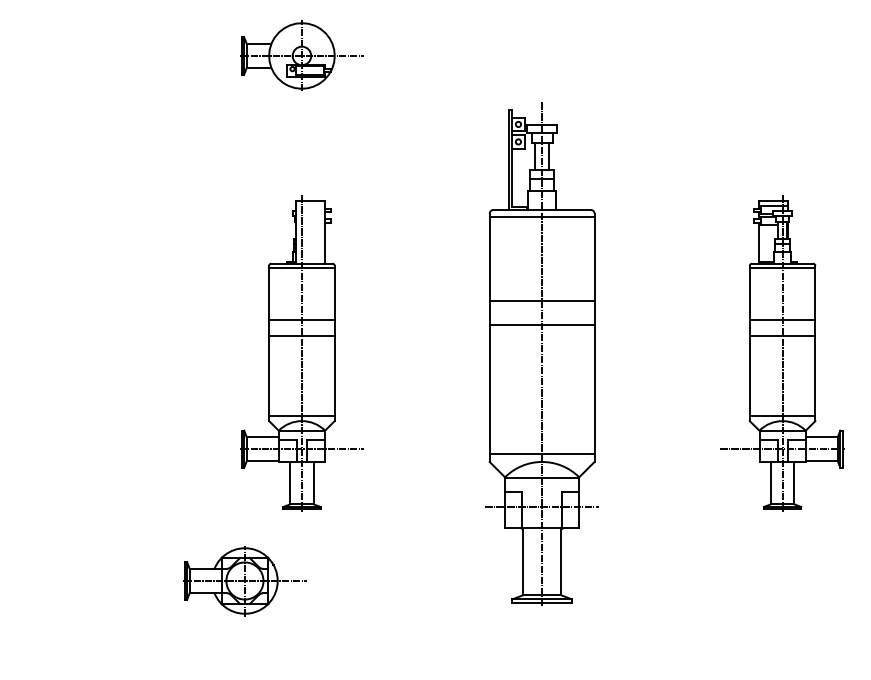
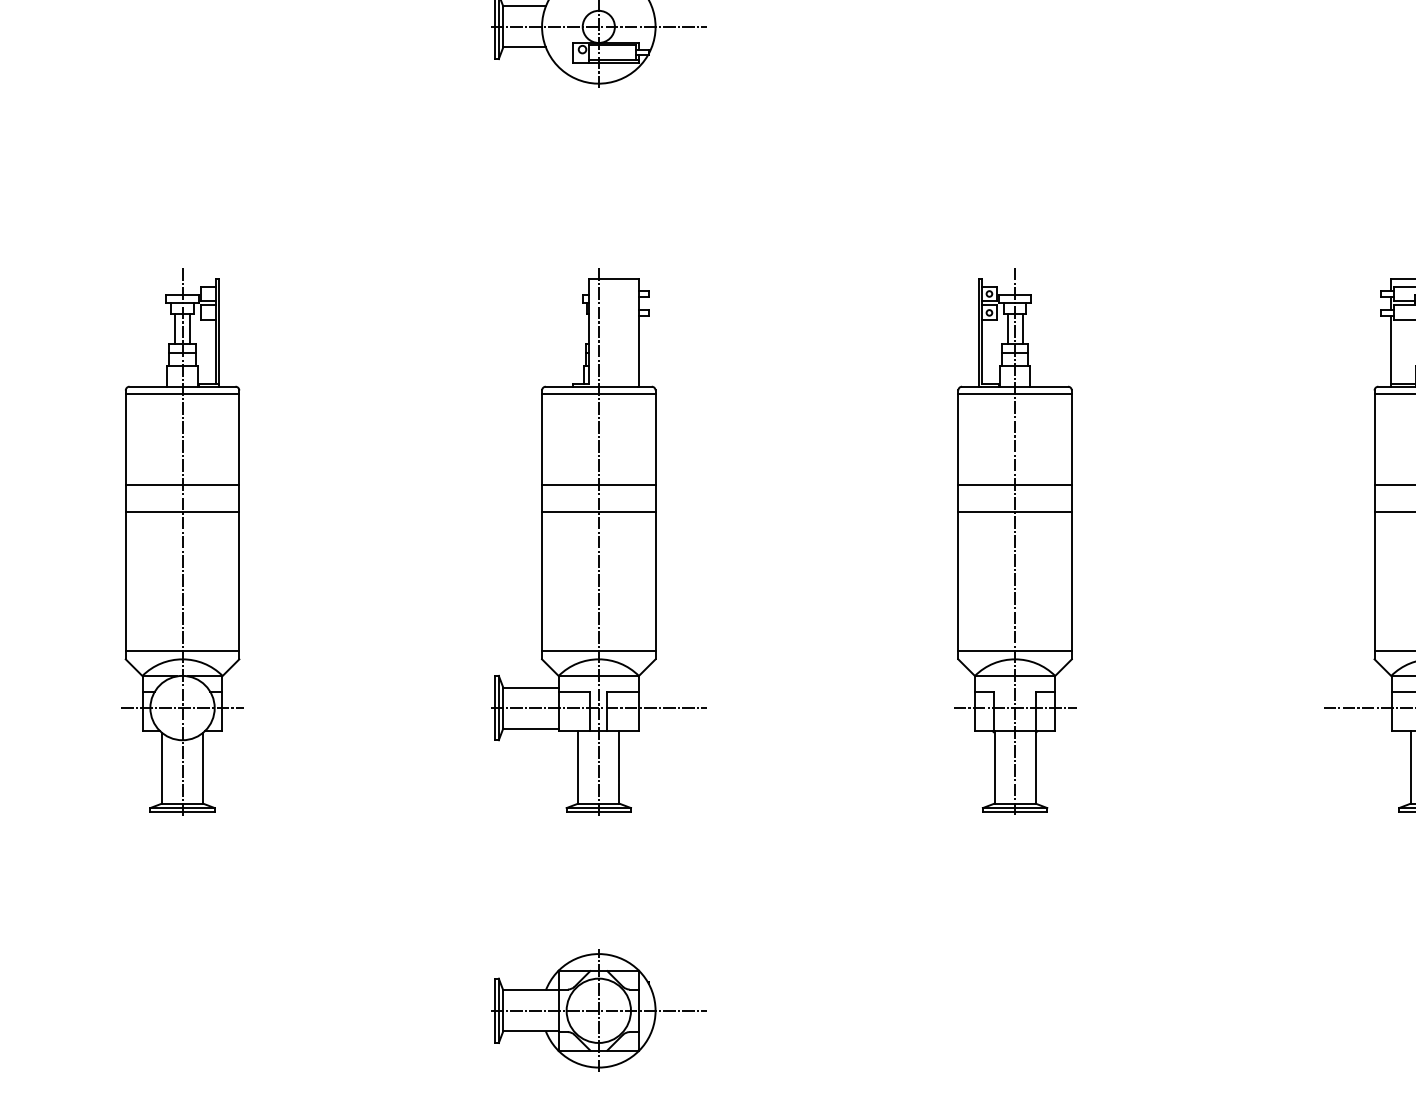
part: (542, 352) -> (1015, 540), size x0.62
part: (61, 353) -> (182, 542), added
part: (244, 581) -> (598, 1011), moved

